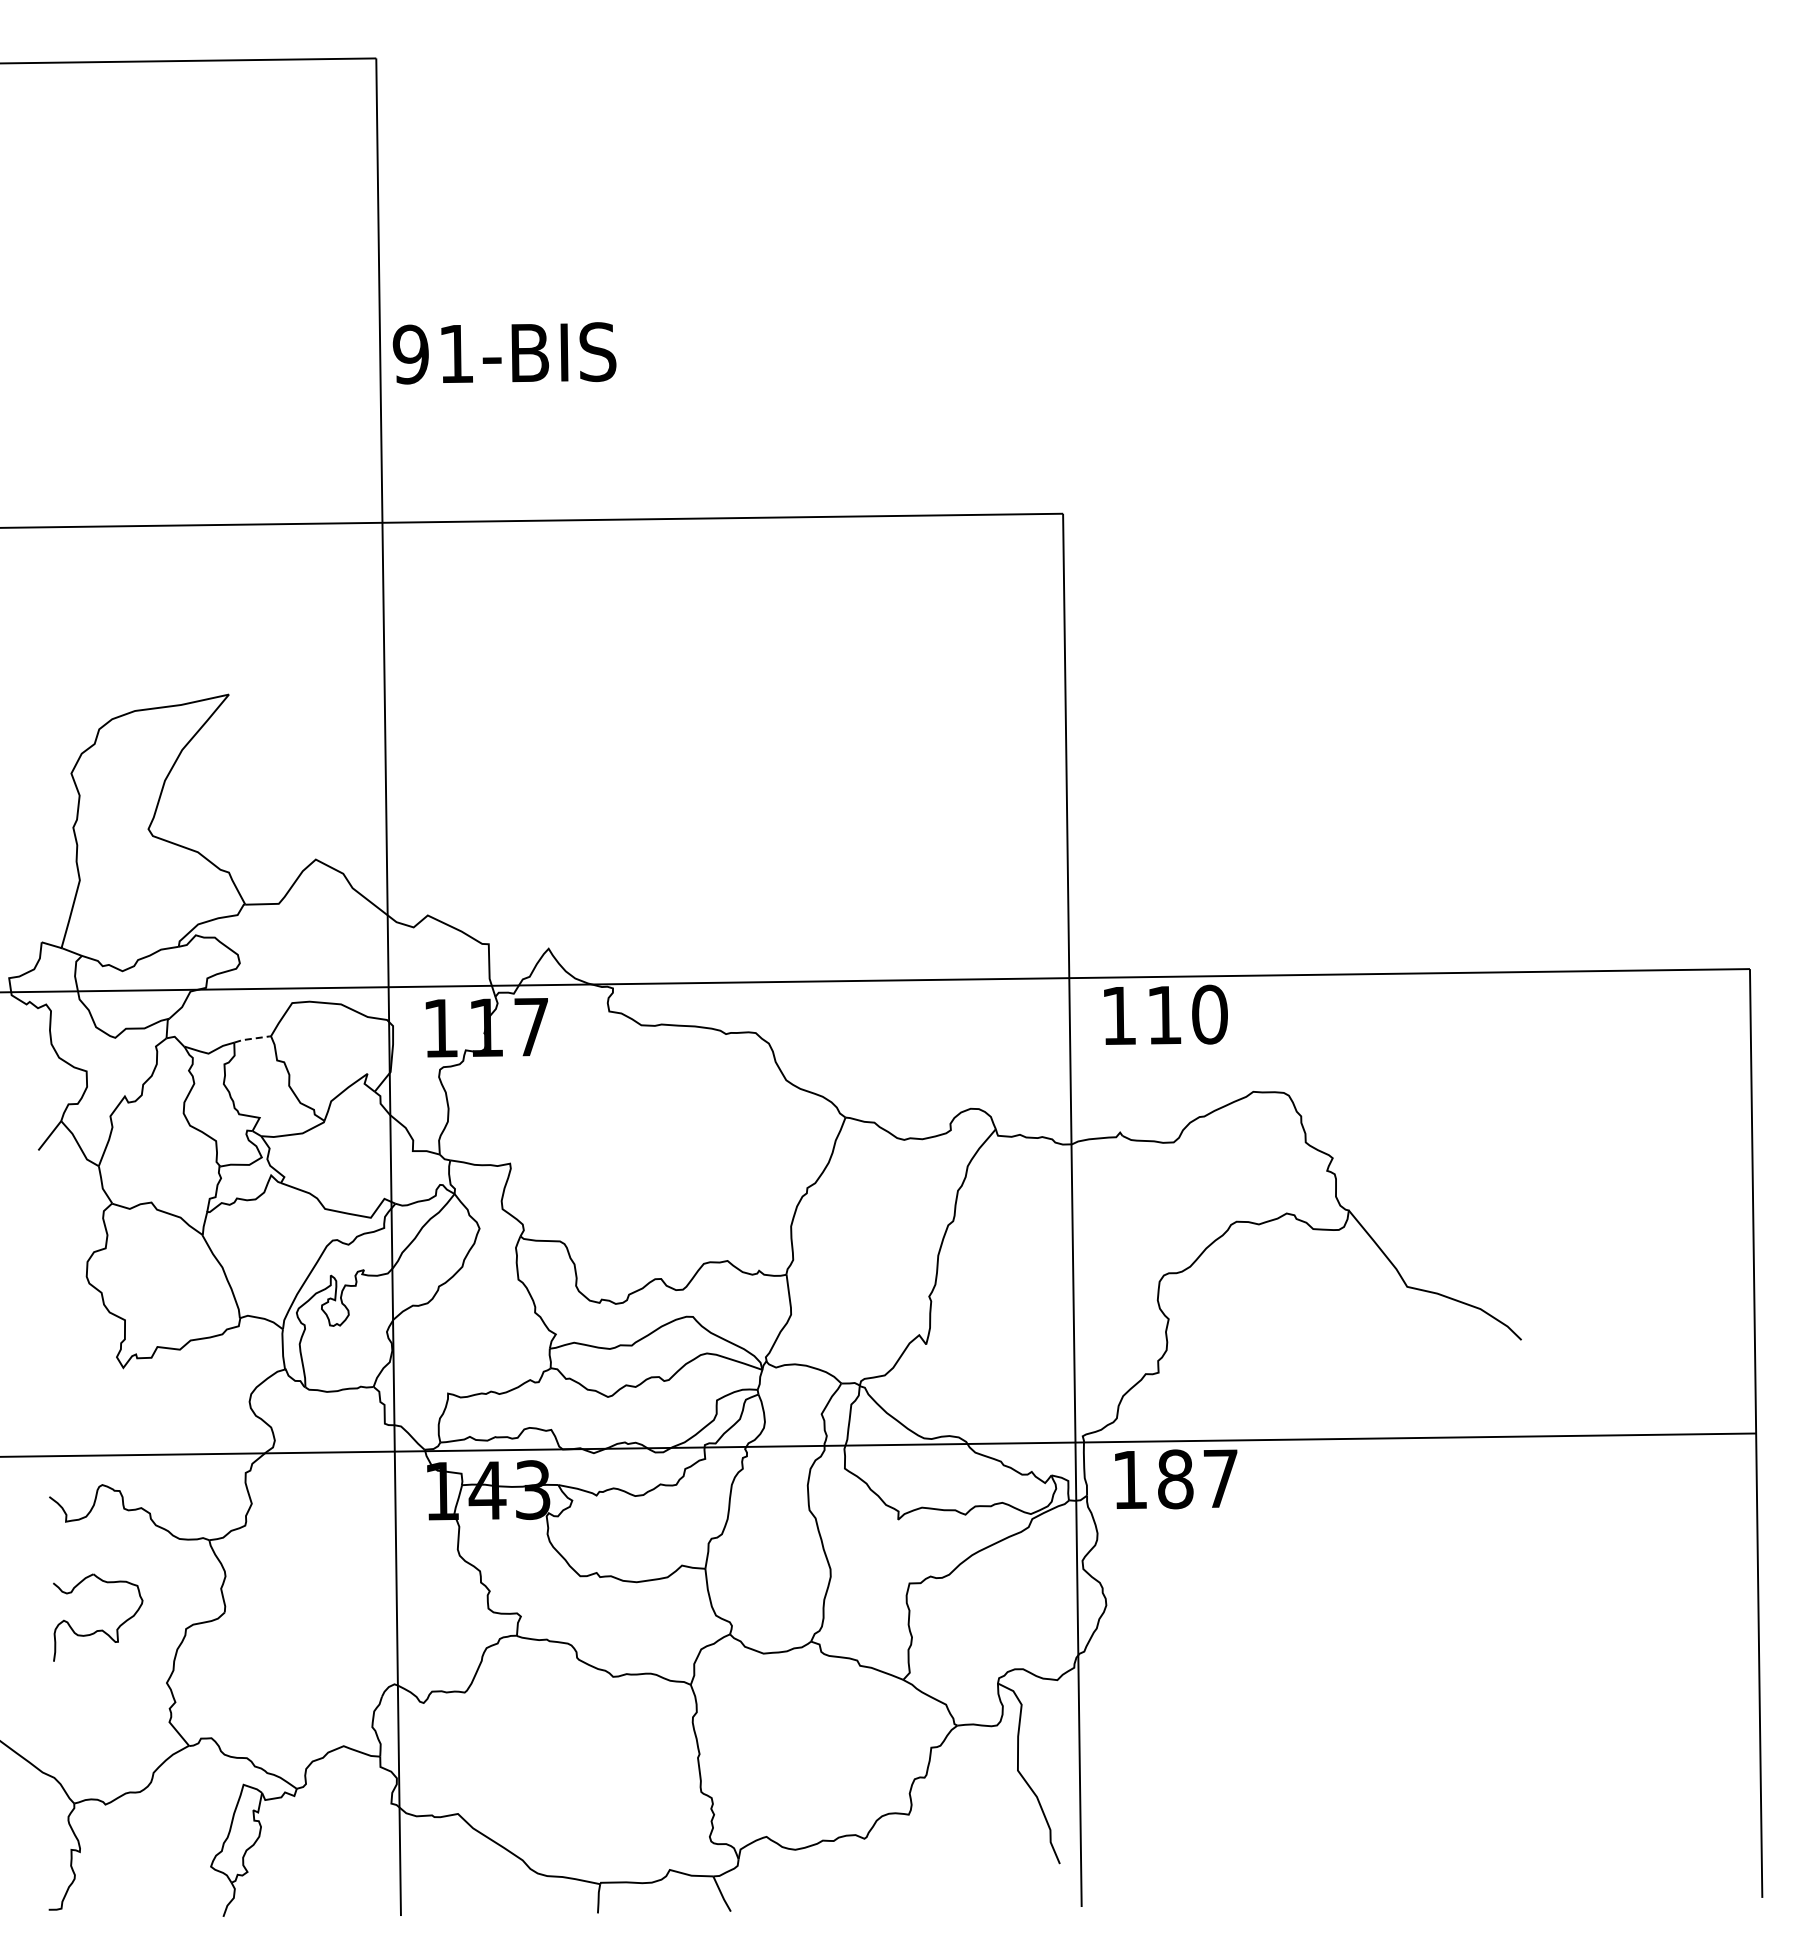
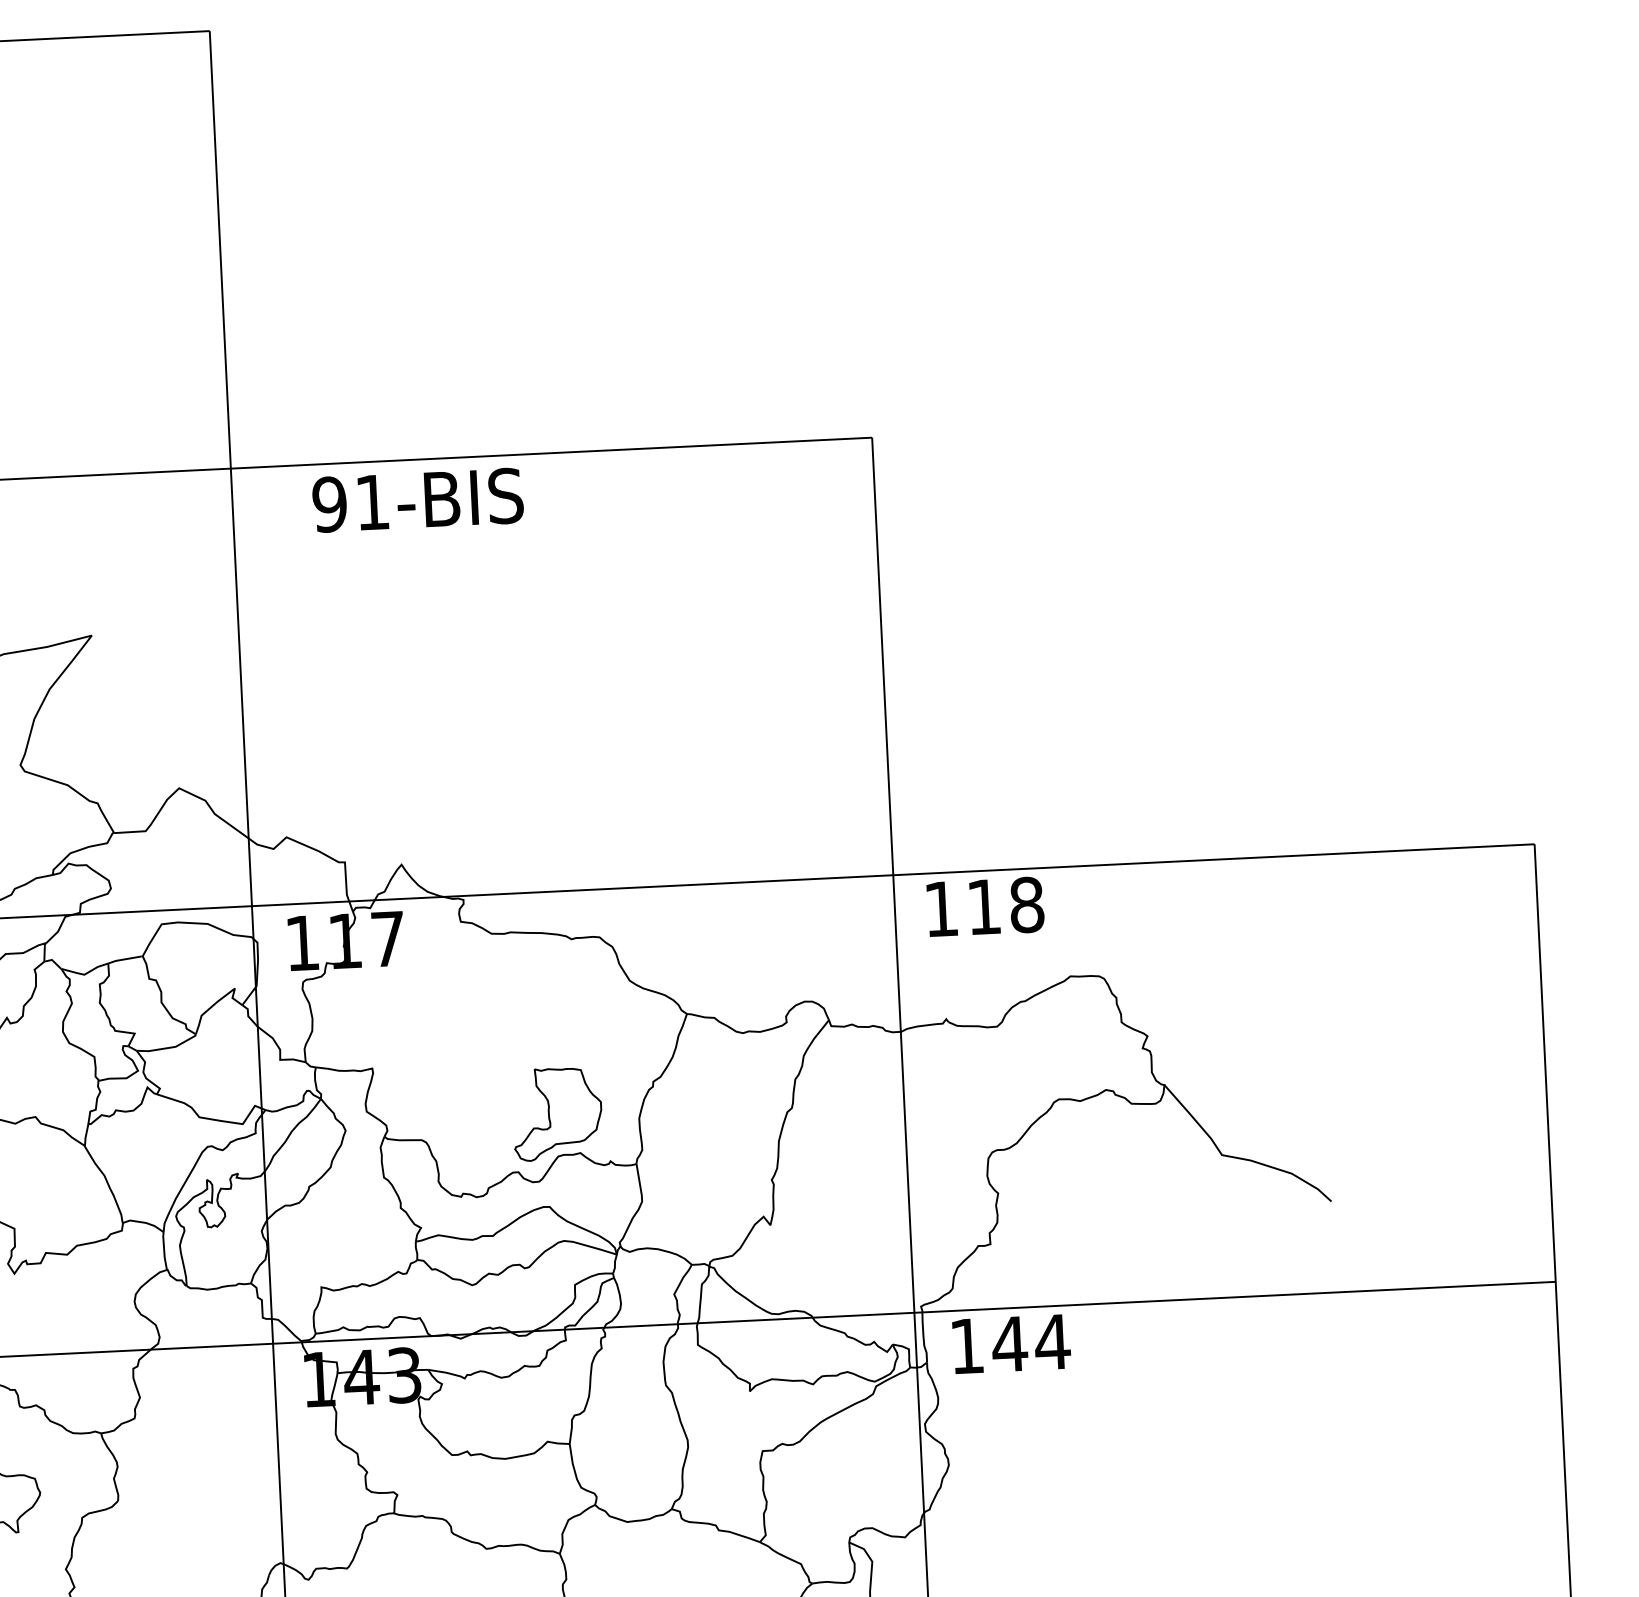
text: (504, 353) -> (417, 500), moved
text: (1209, 1014) -> (1026, 904), 110 -> 118
line: (251, 1038) -> (124, 959), dashed -> solid
part: (704, 1218) -> (557, 1113), added
text: (1197, 1479) -> (1030, 1343), 187 -> 144

